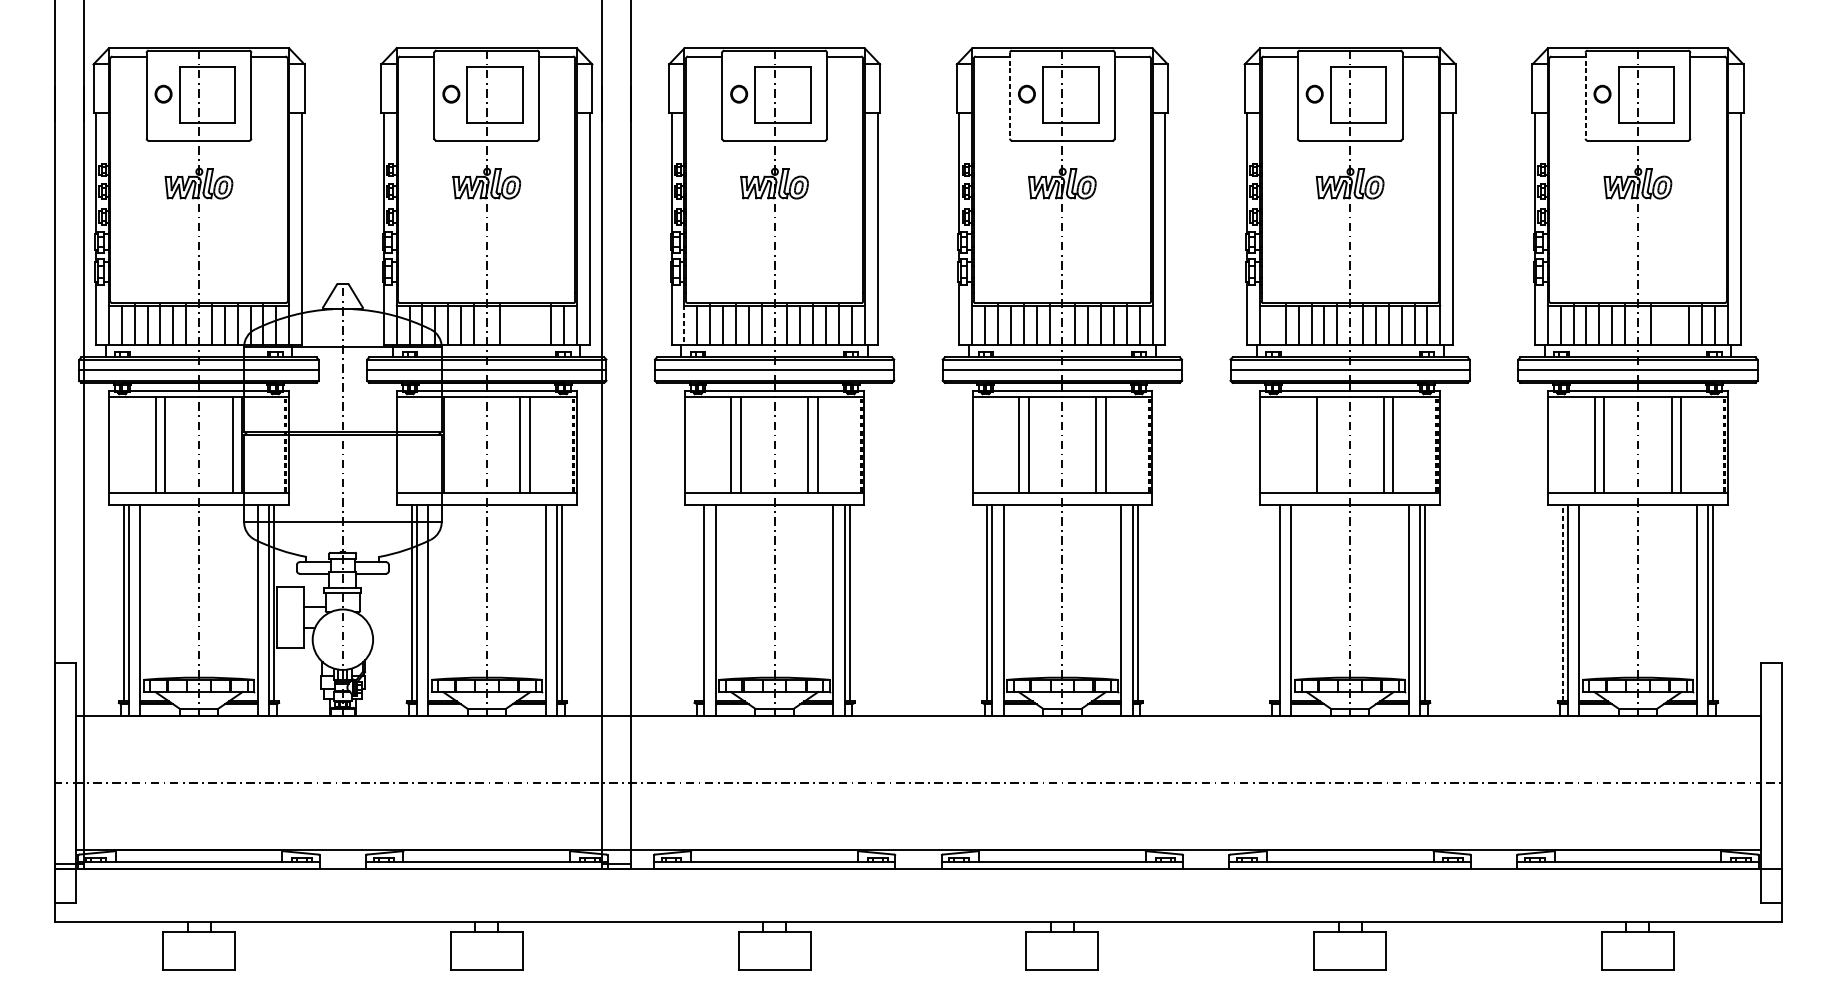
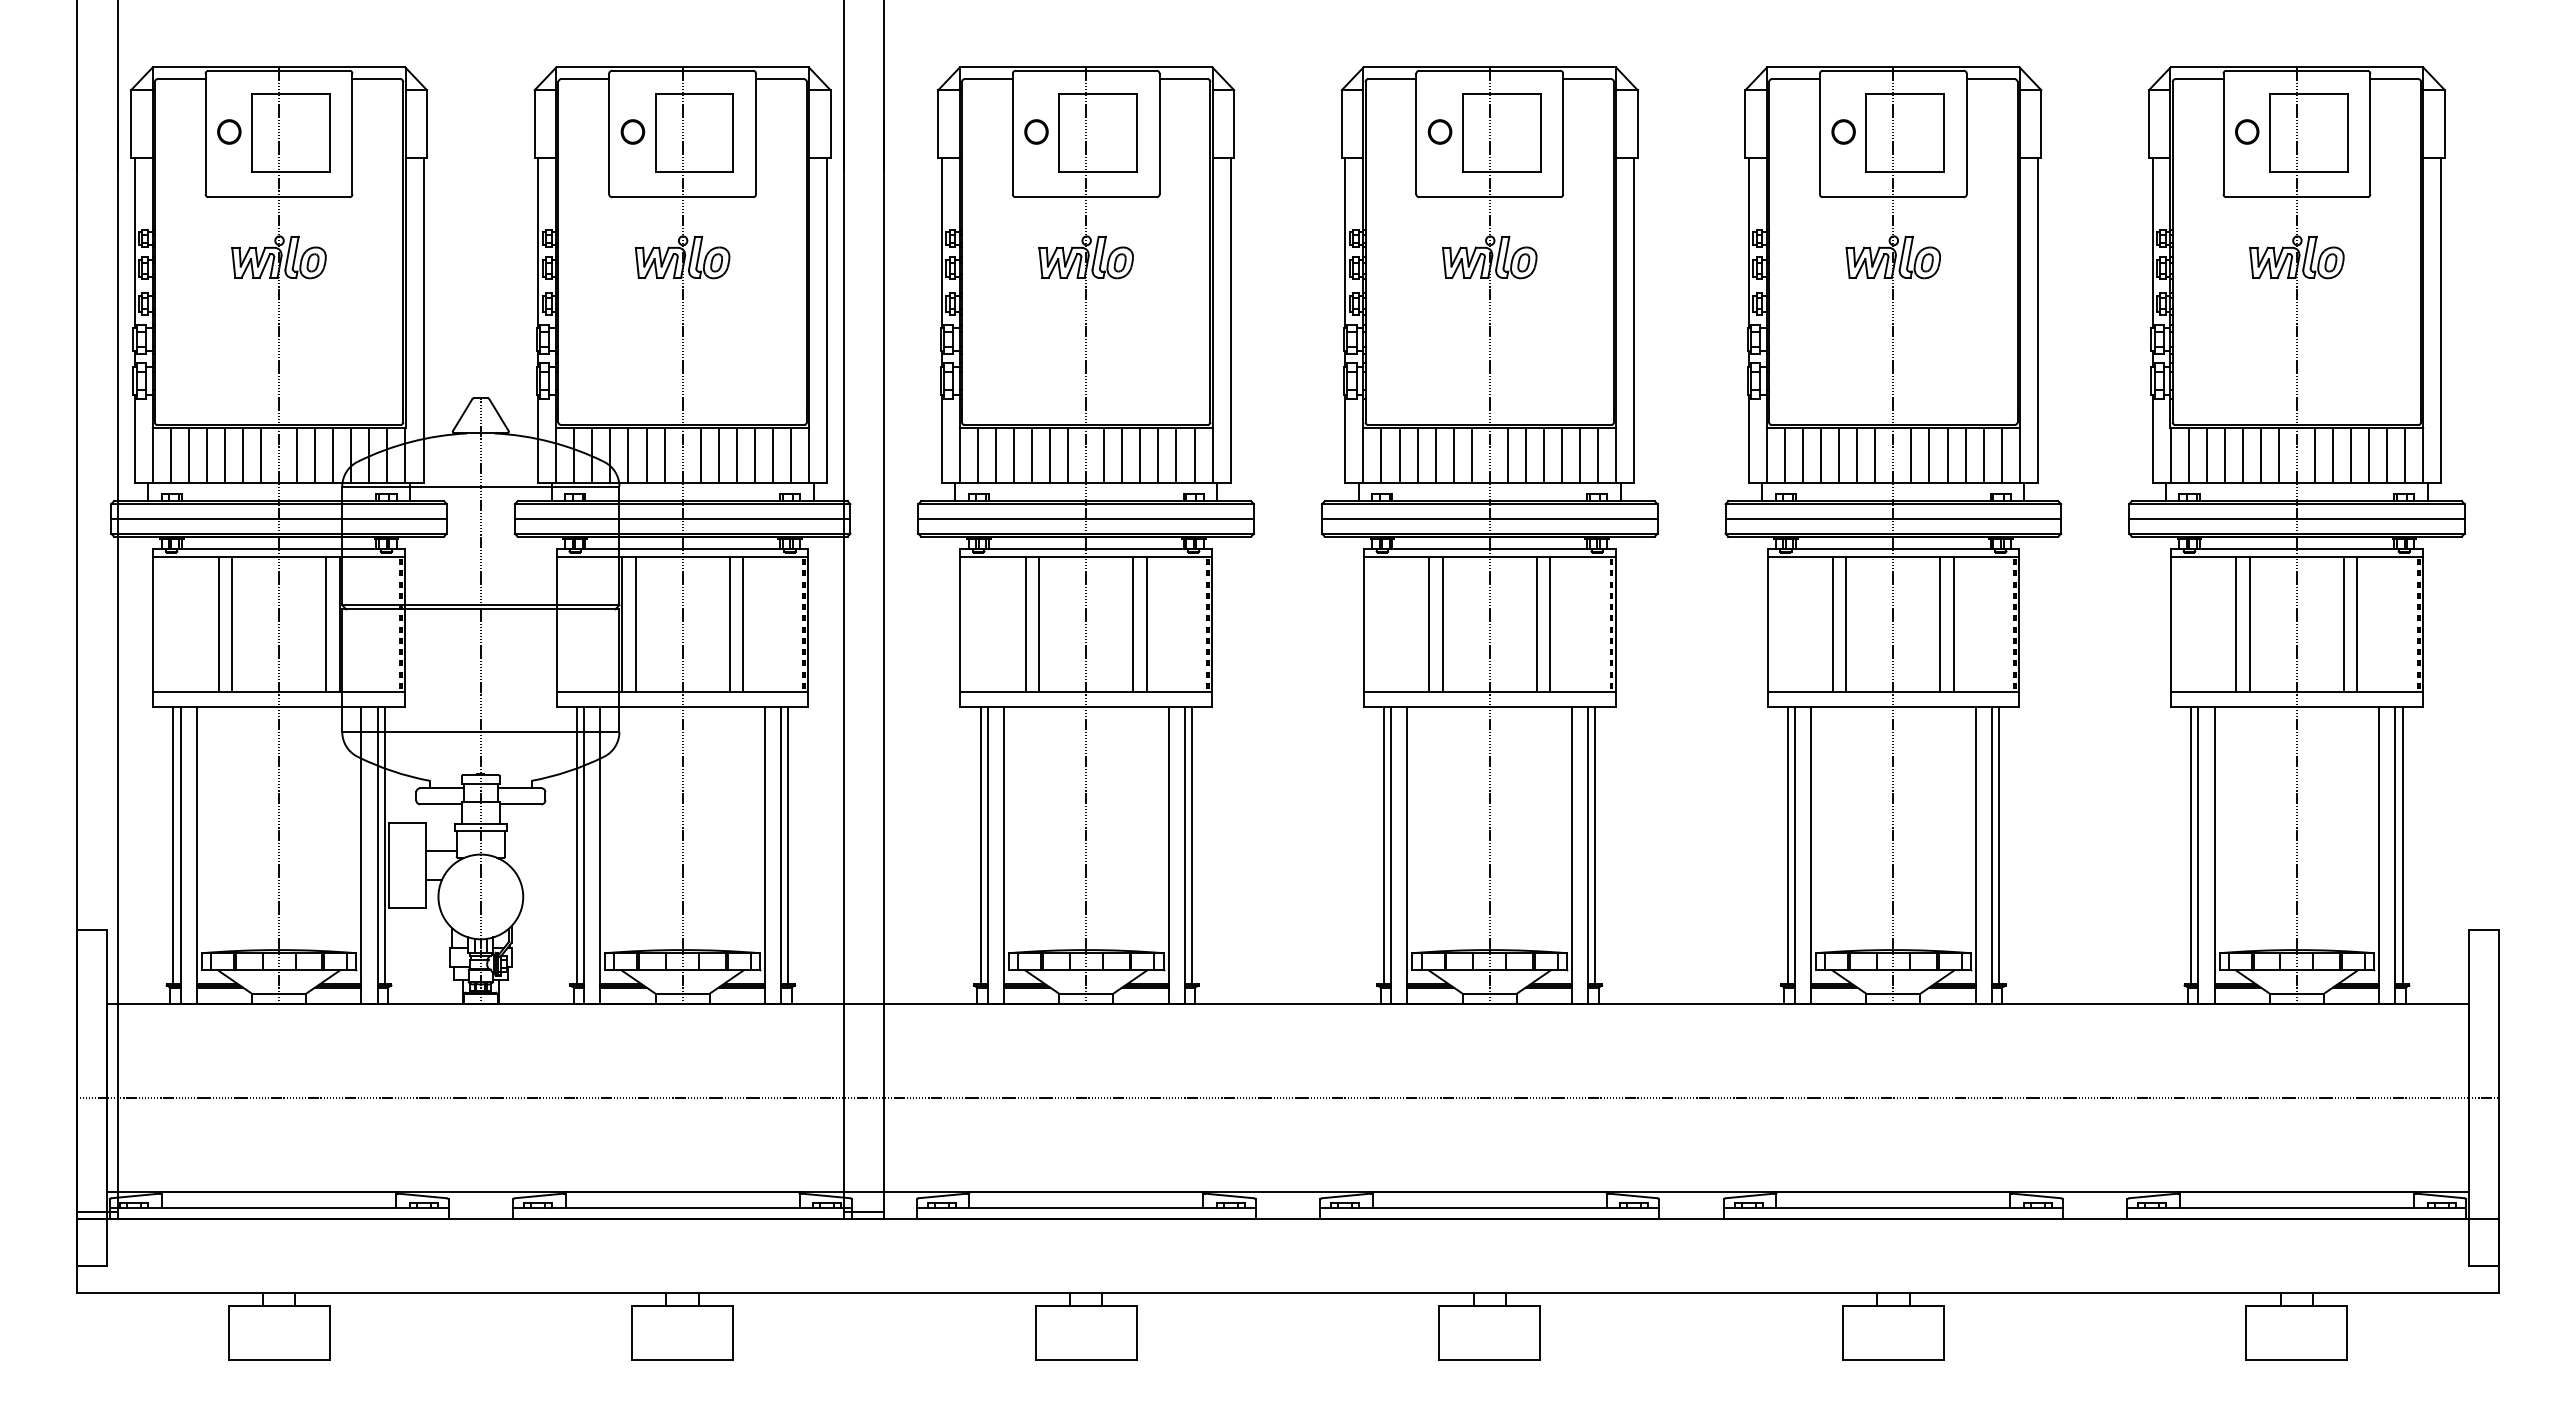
line: (1010, 96) -> (1416, 134), dashed -> solid
line: (1585, 96) -> (2223, 134), dashed -> solid
line: (512, 324) -> (718, 455), added
line: (525, 324) -> (736, 455), added
line: (538, 324) -> (754, 455), added
line: (684, 324) -> (959, 455), dashed -> solid
line: (1273, 324) -> (1785, 455), added
line: (1664, 324) -> (2333, 455), added
line: (1676, 324) -> (2351, 455), added
line: (453, 444) -> (635, 623), added
line: (1306, 444) -> (1832, 623), added
line: (1562, 602) -> (2191, 844), dashed -> solid
line: (699, 603) -> (980, 845), added
line: (1274, 603) -> (1787, 845), added

